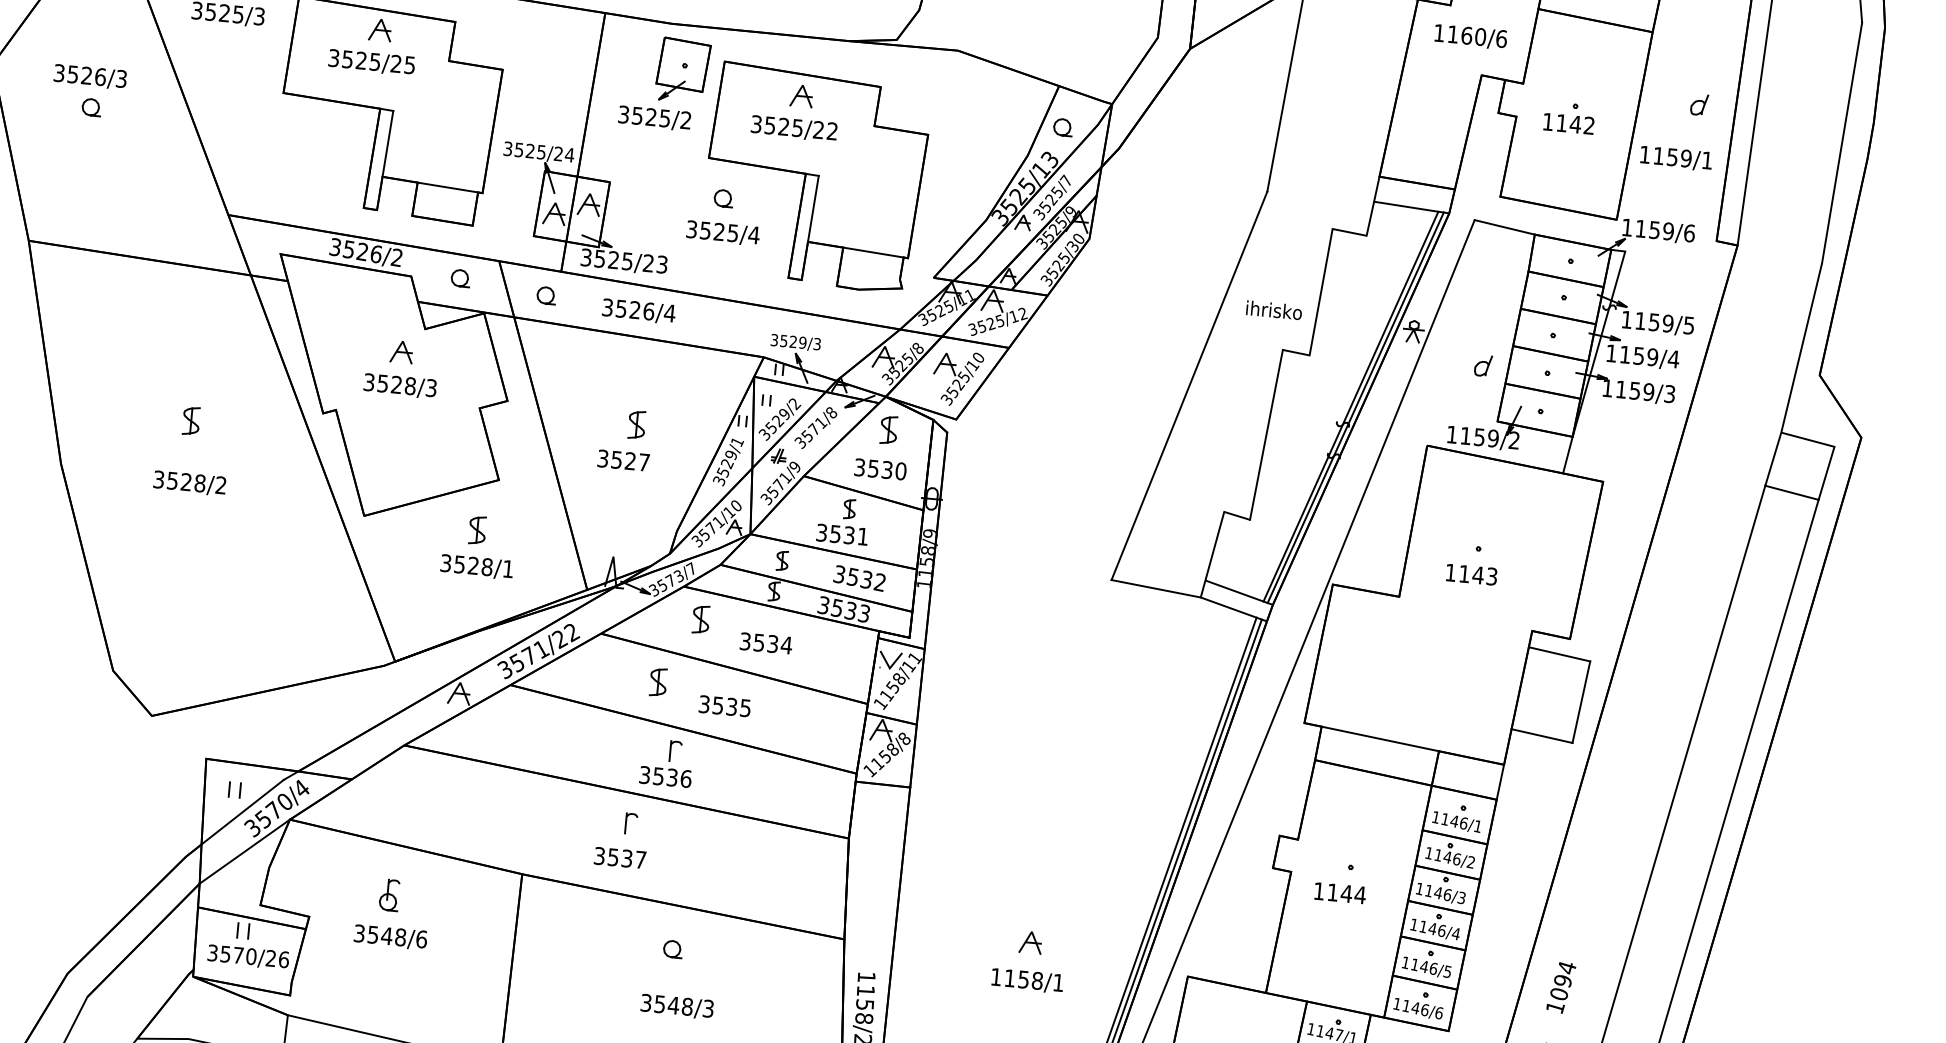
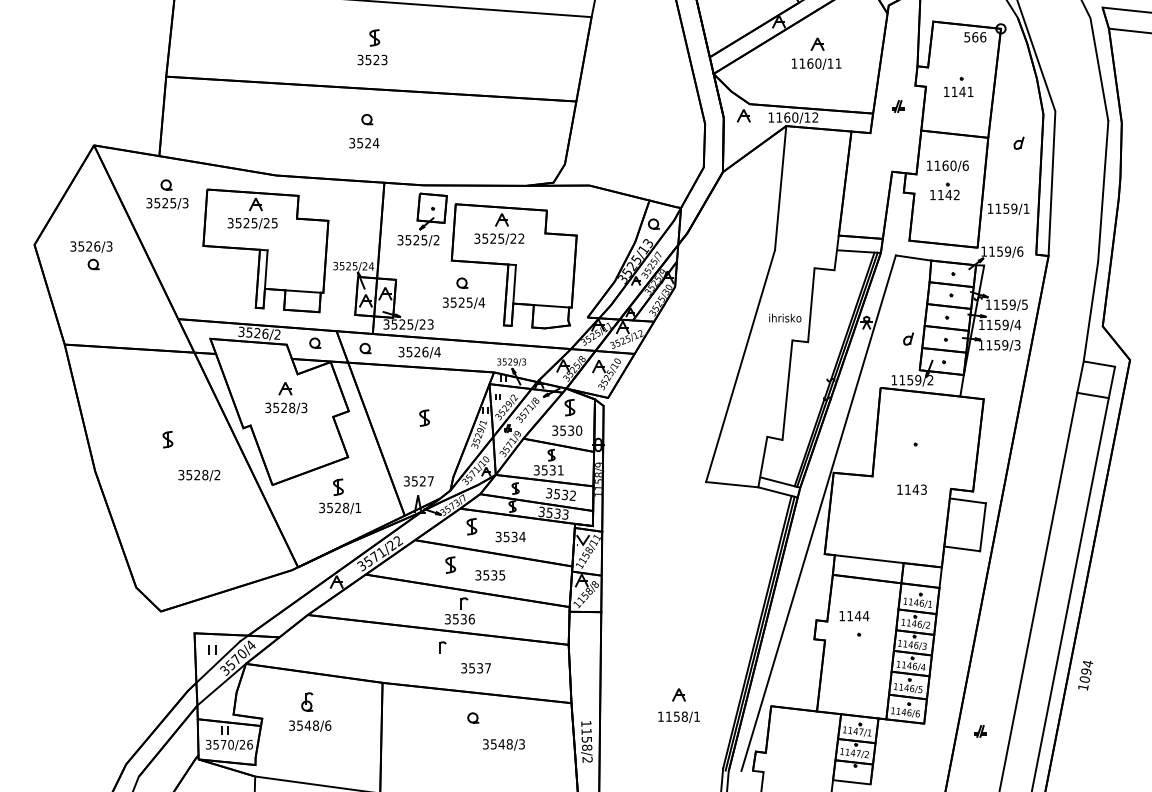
text: (1470, 35) -> (947, 165), moved
part: (1698, 103) -> (1018, 142), moved
text: (623, 460) -> (418, 481), moved
text: (190, 483) -> (199, 475), moved
text: (1470, 574) -> (911, 489), moved
text: (619, 858) -> (475, 668), moved
text: (1340, 893) -> (854, 616), moved
text: (1560, 987) -> (1085, 675), moved
text: (676, 1006) -> (503, 744), moved

